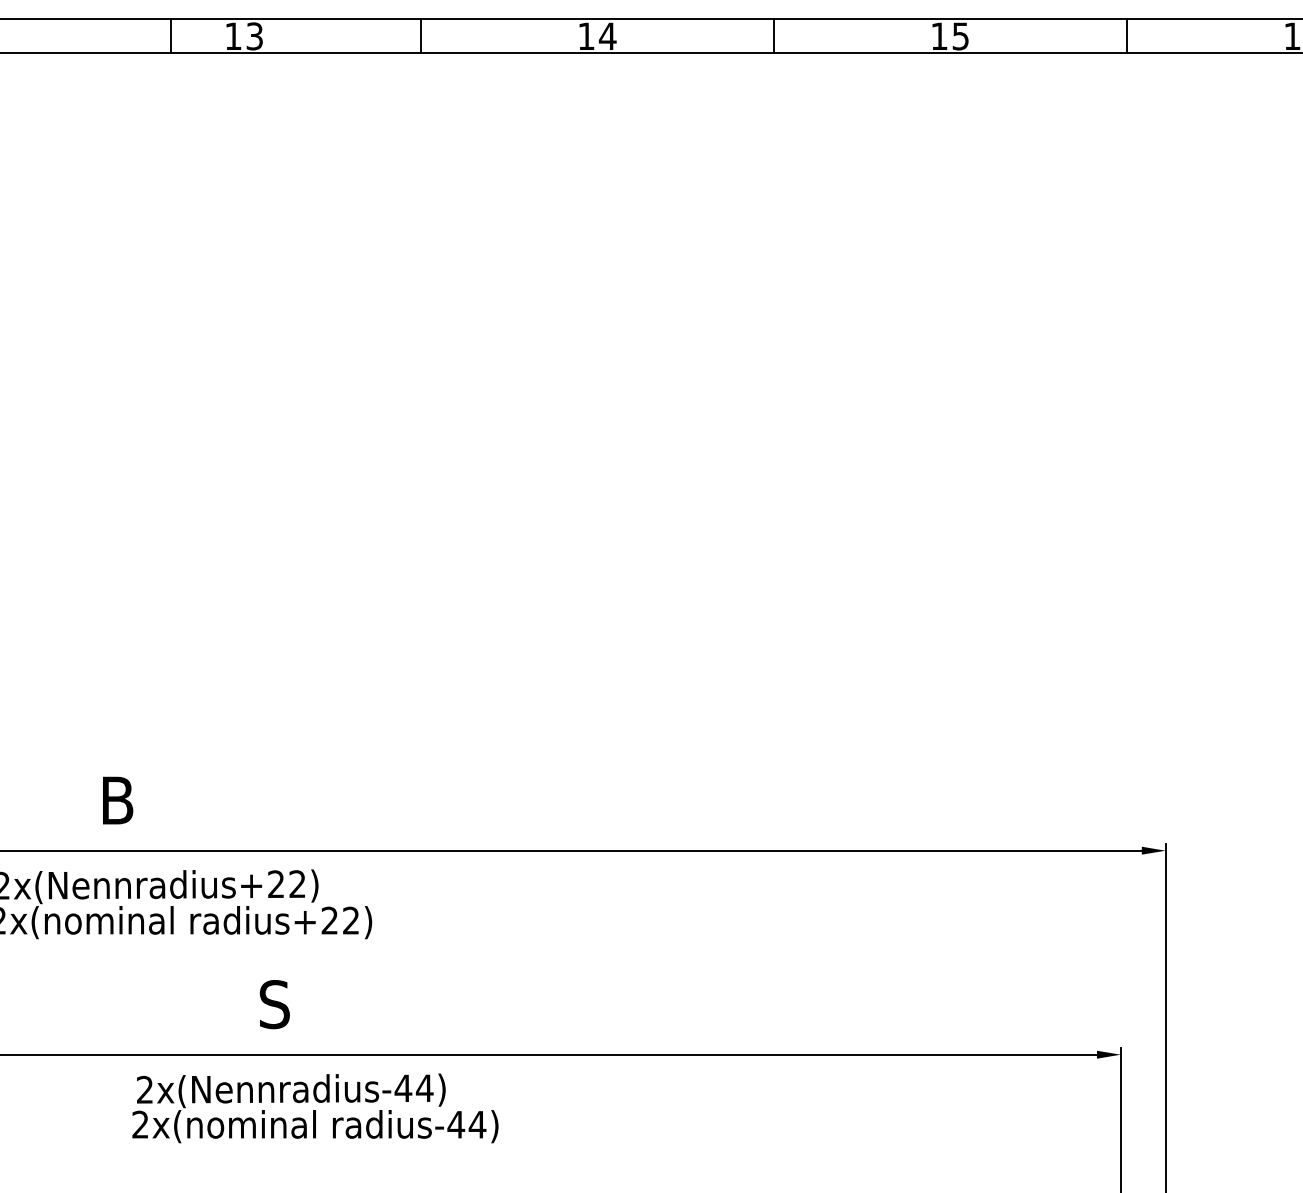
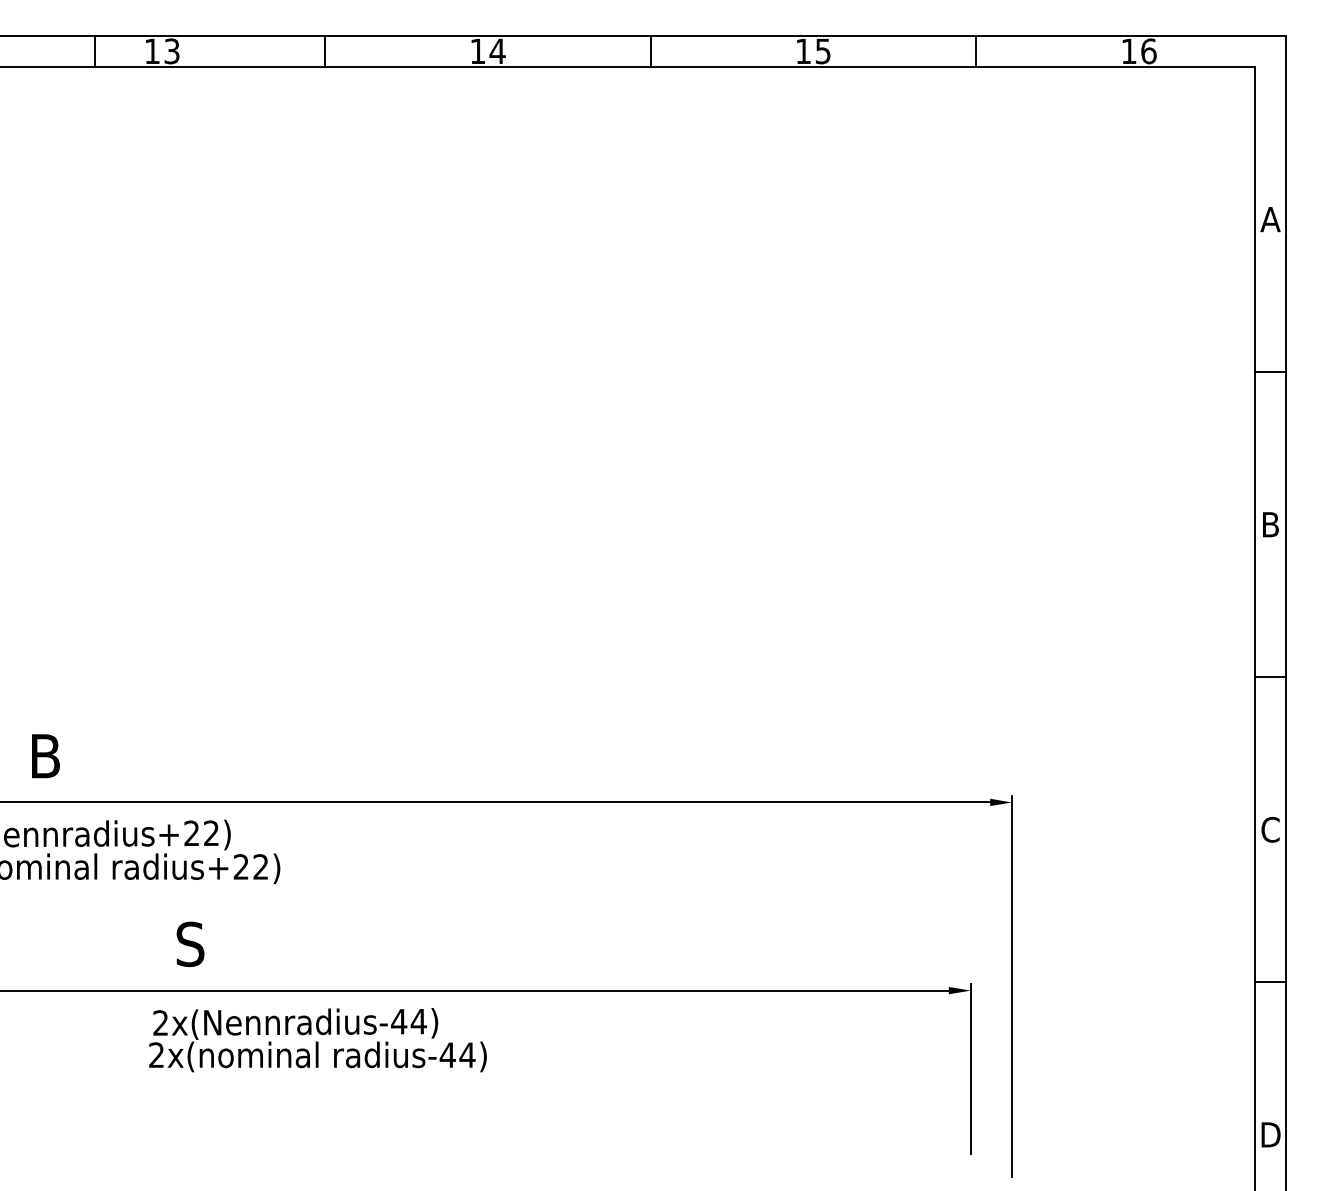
text: (314, 1108) -> (317, 1040), moved

